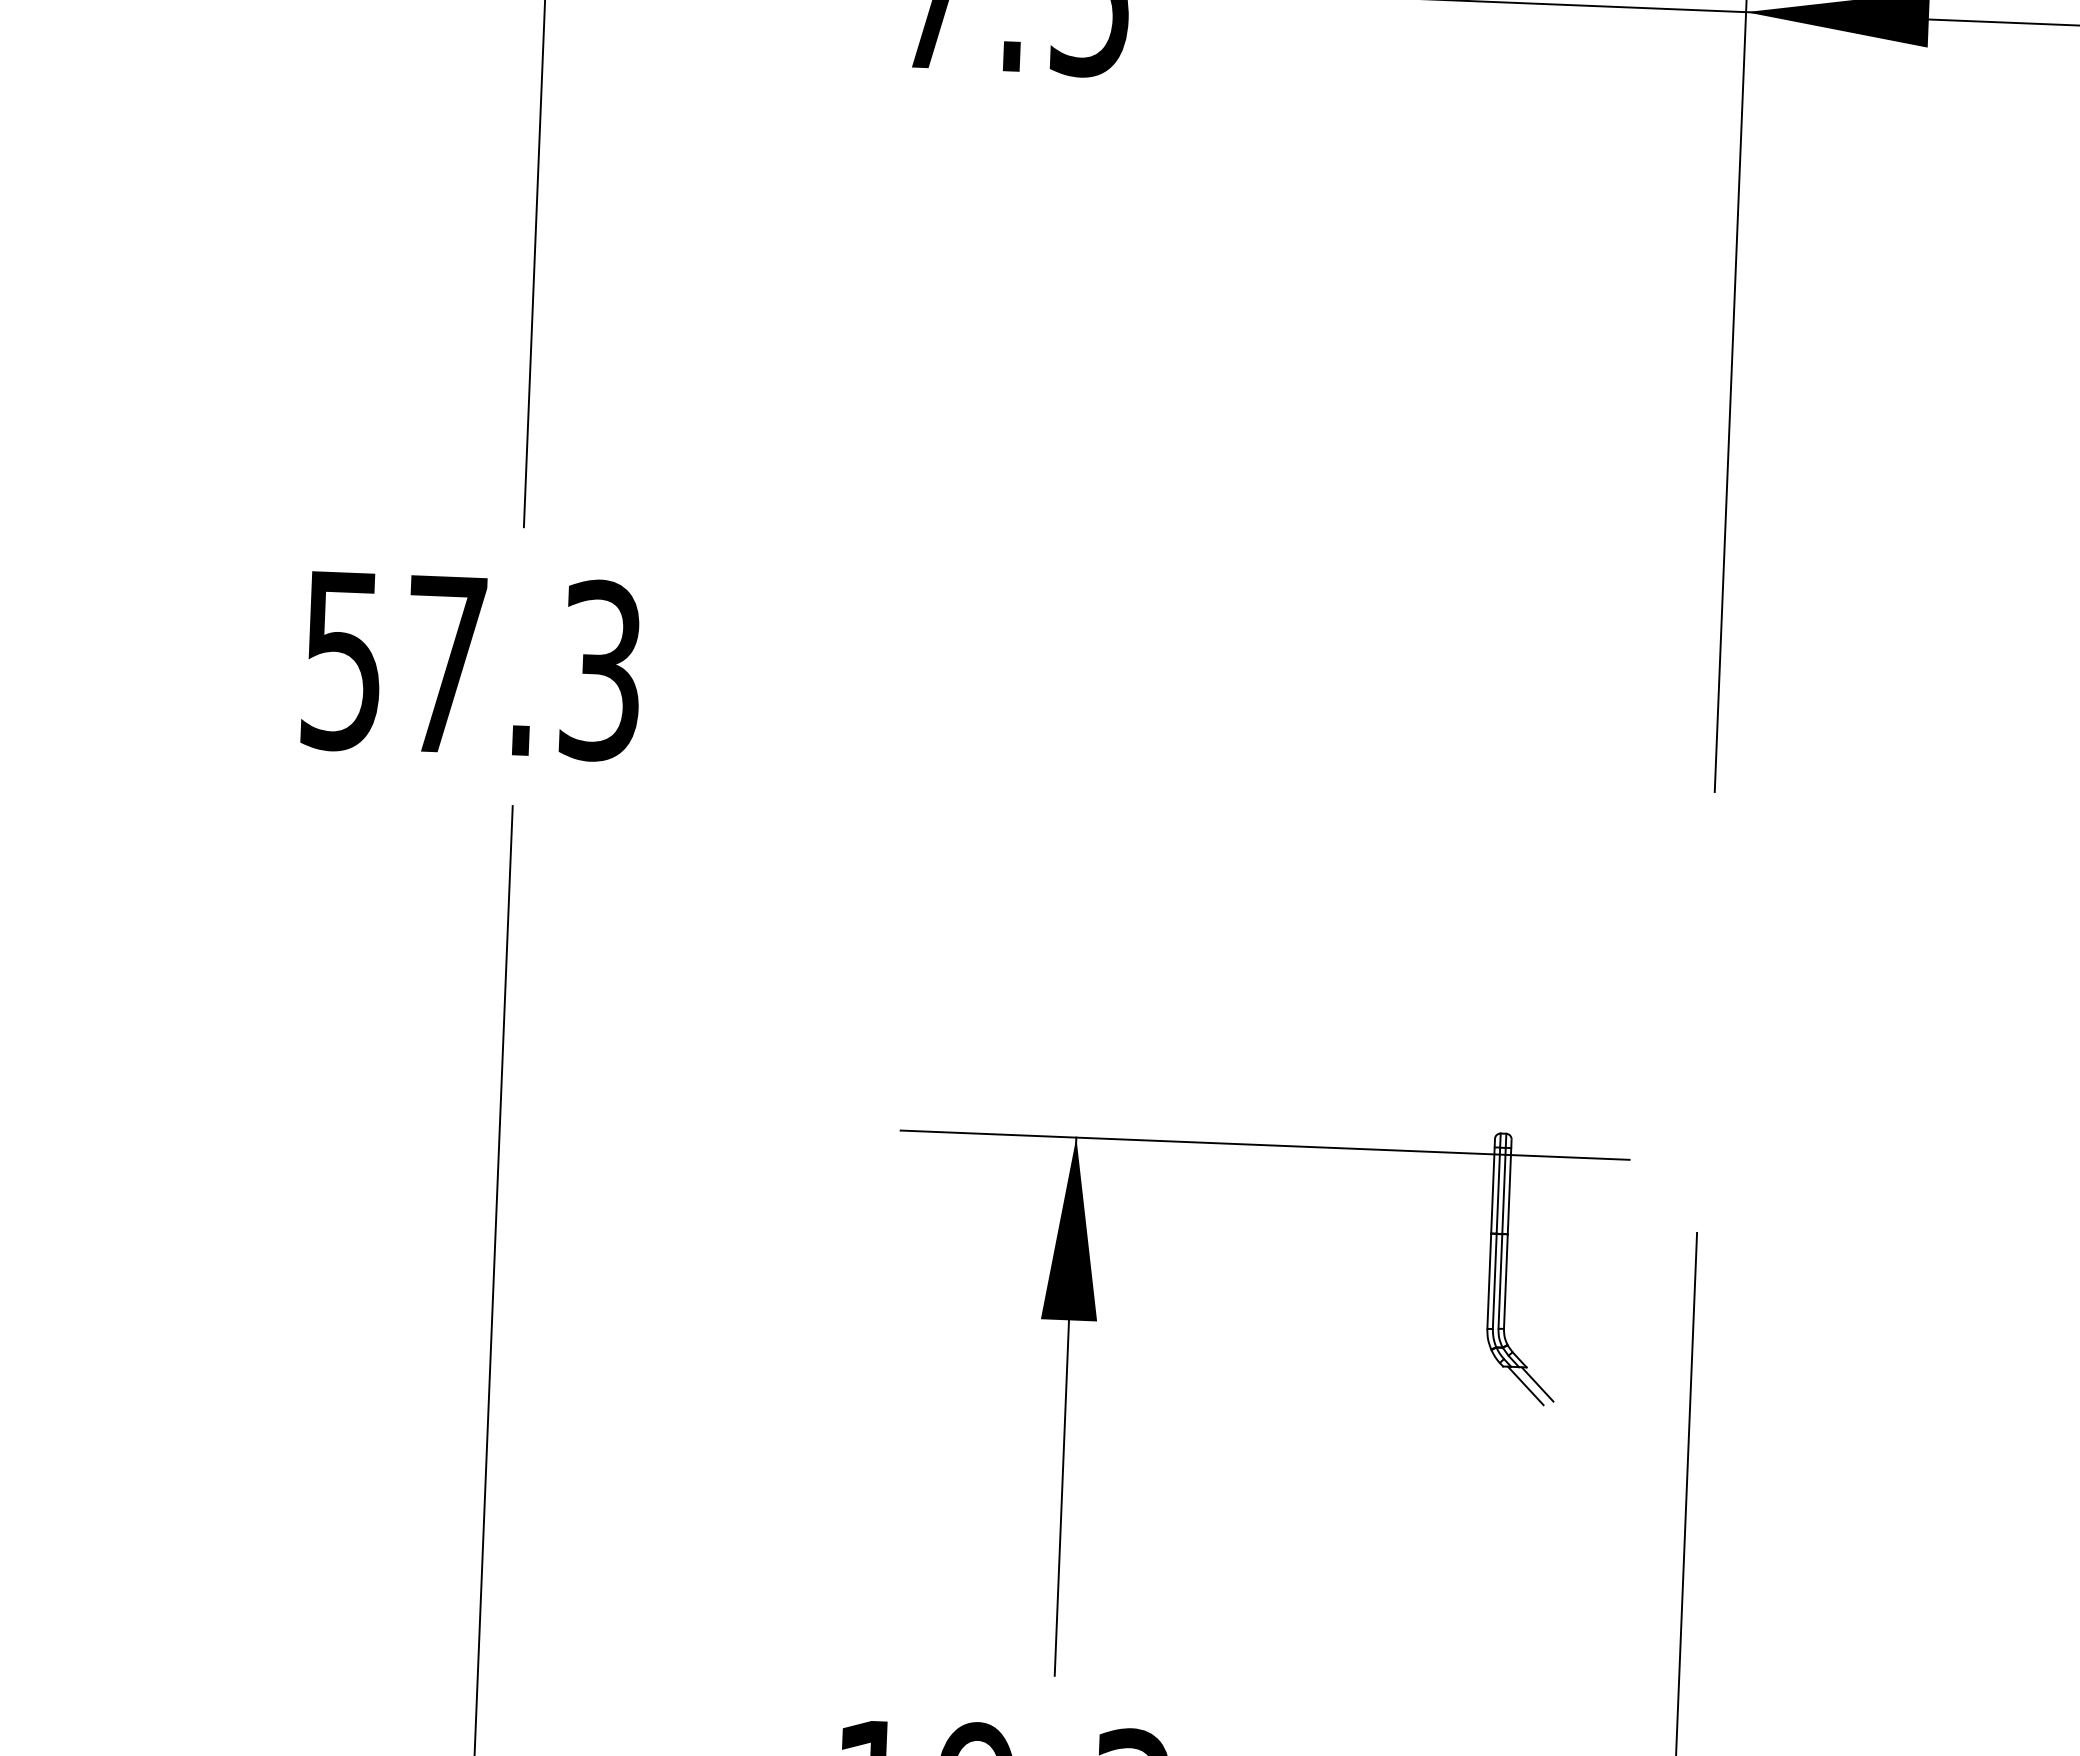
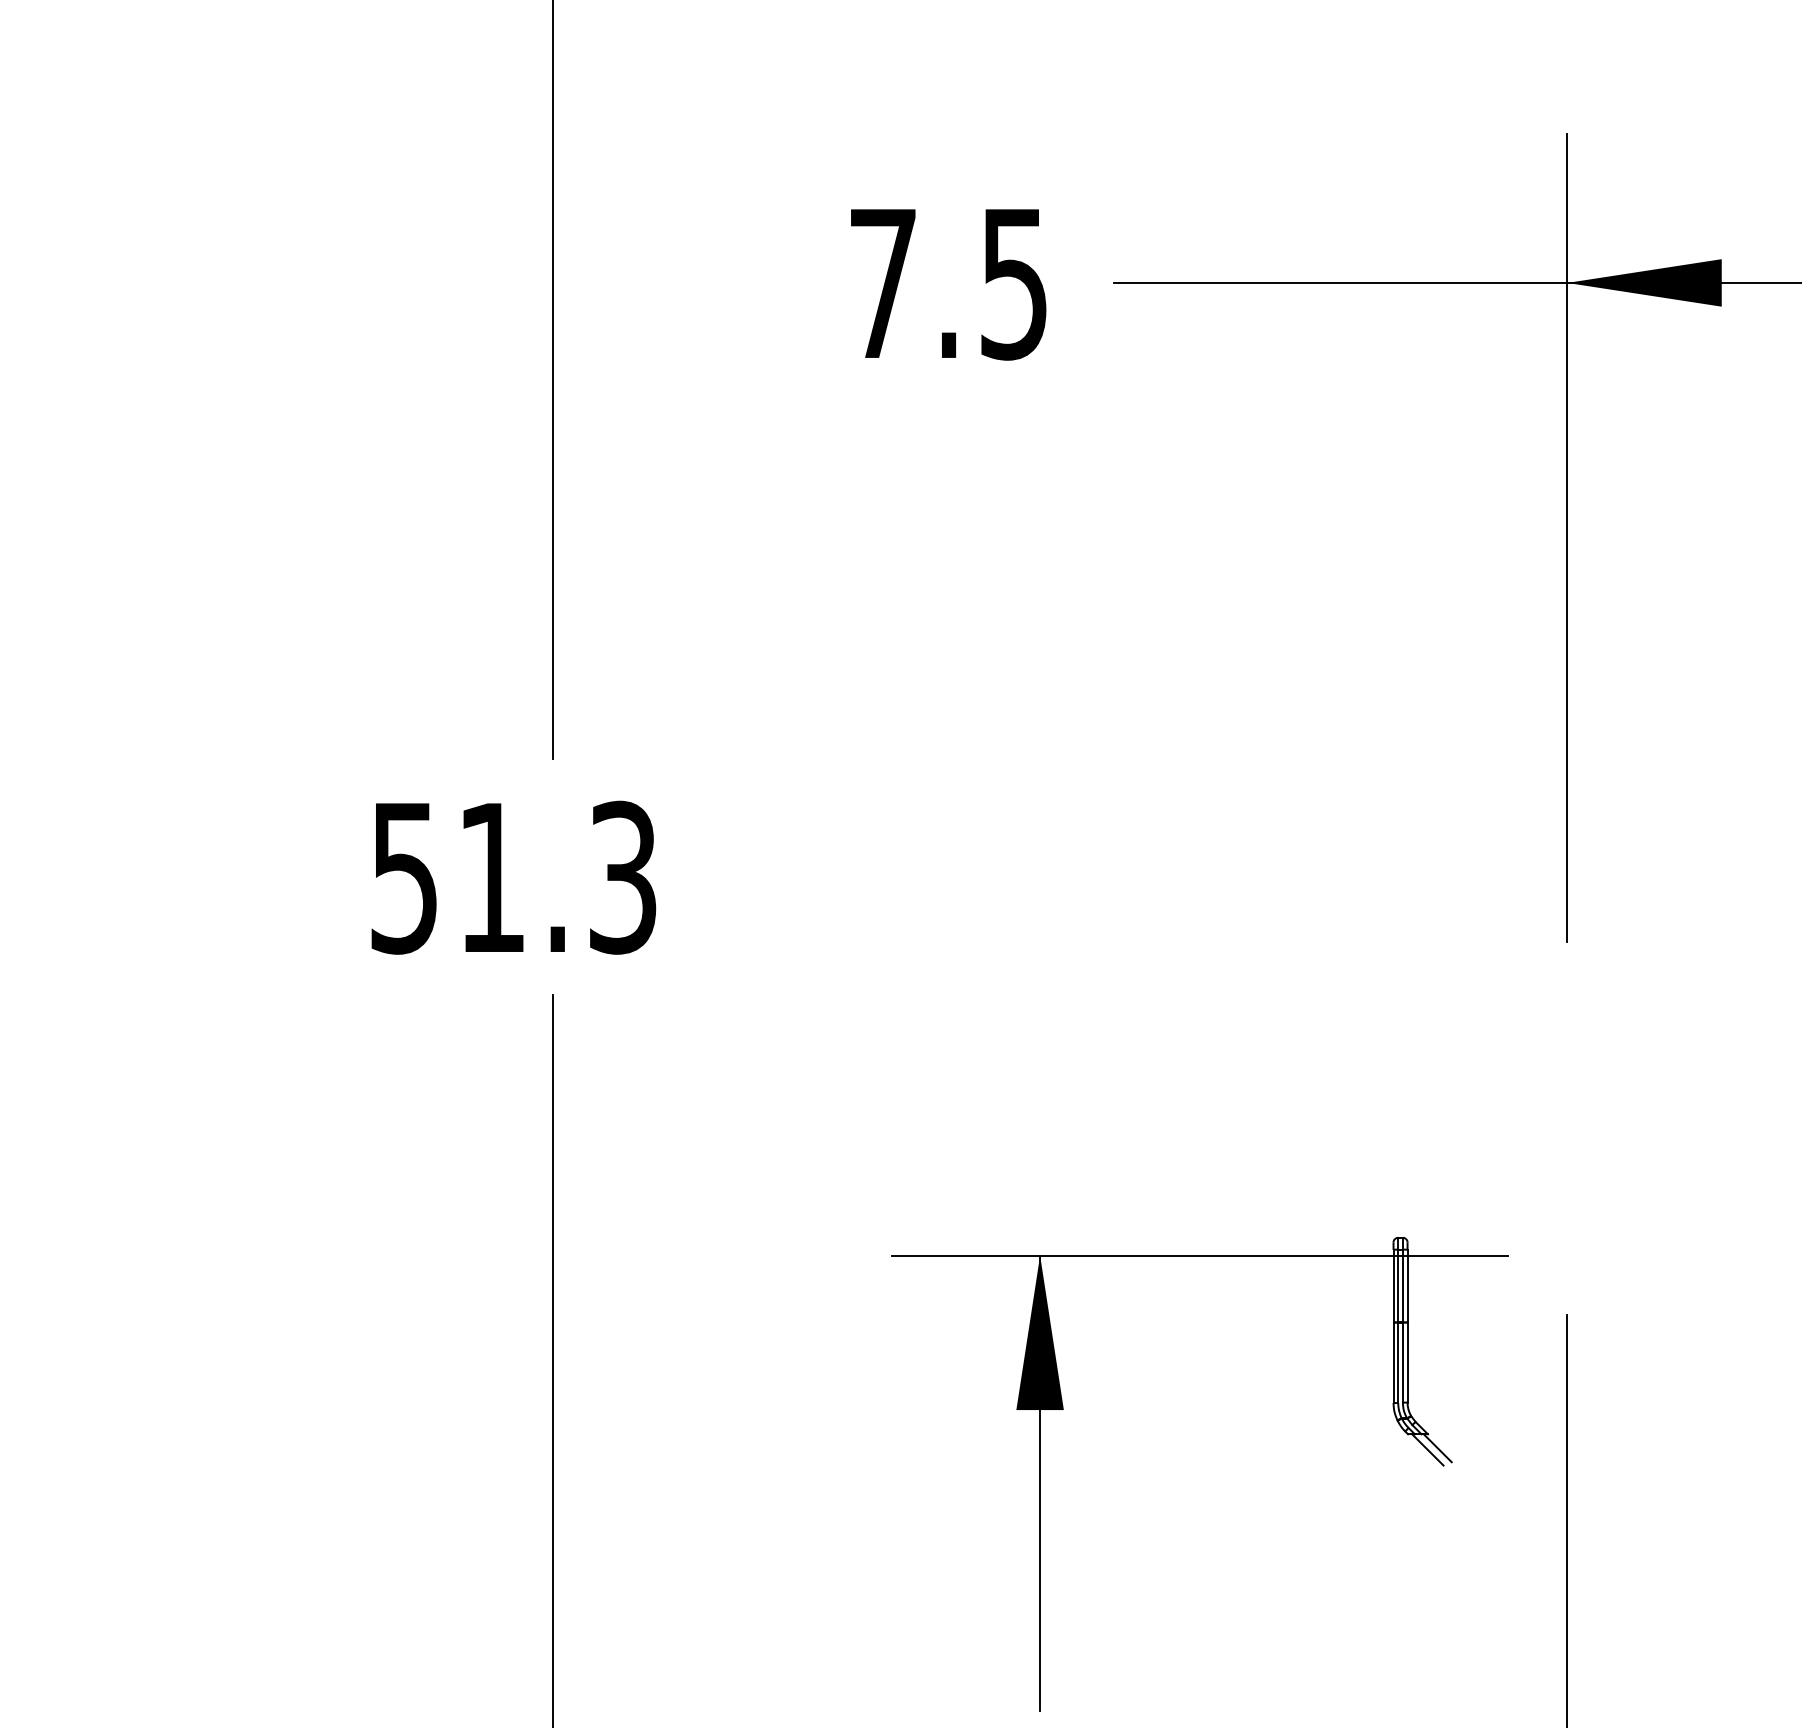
text: (445, 664) -> (491, 877), 57.3 -> 51.3

